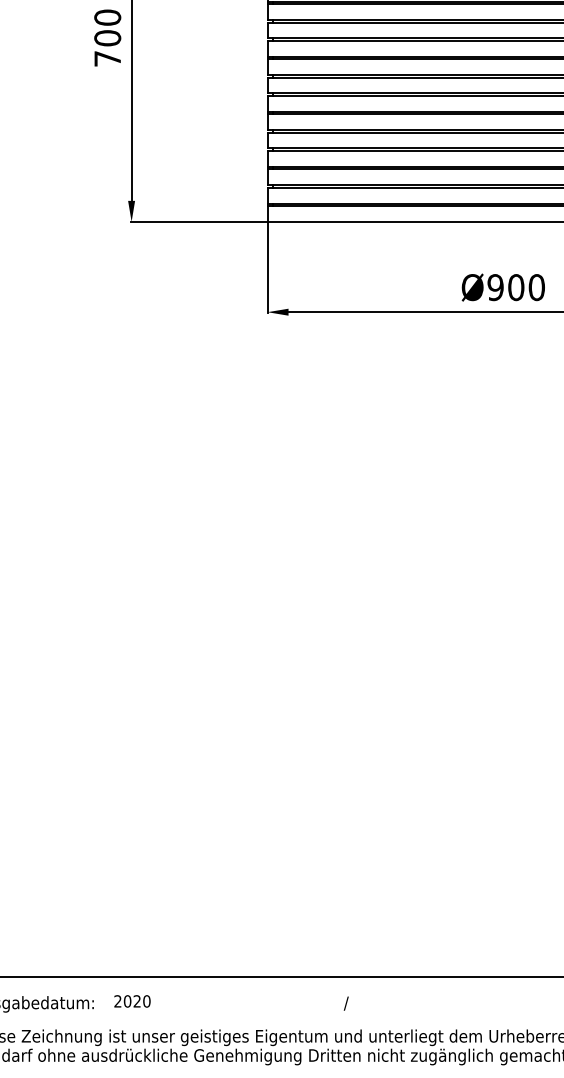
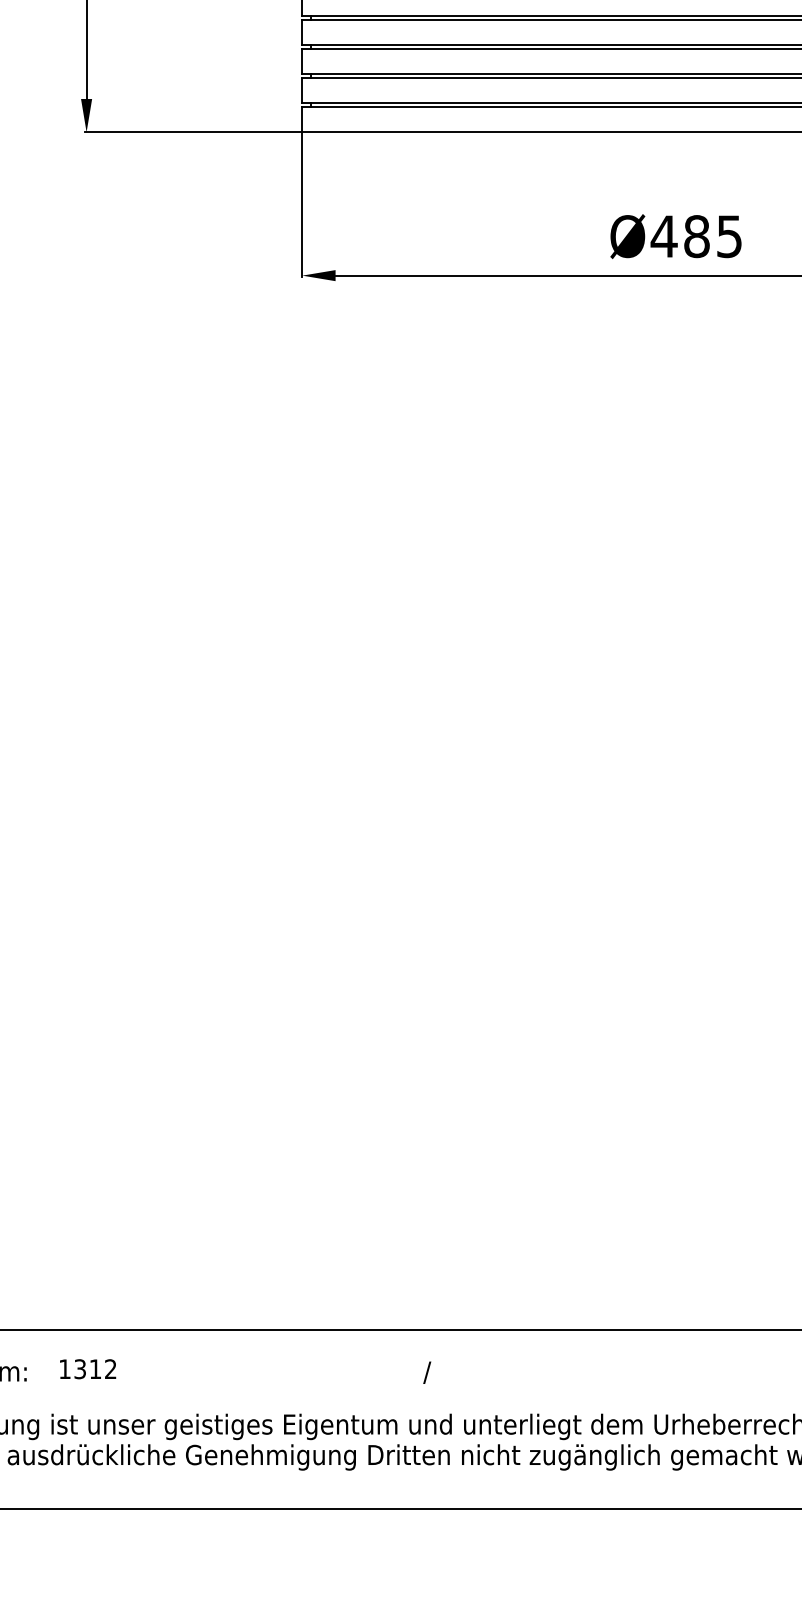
text: (515, 287) -> (695, 236), Ø900 -> Ø485
text: (132, 1001) -> (88, 1369), 2020 -> 1312

